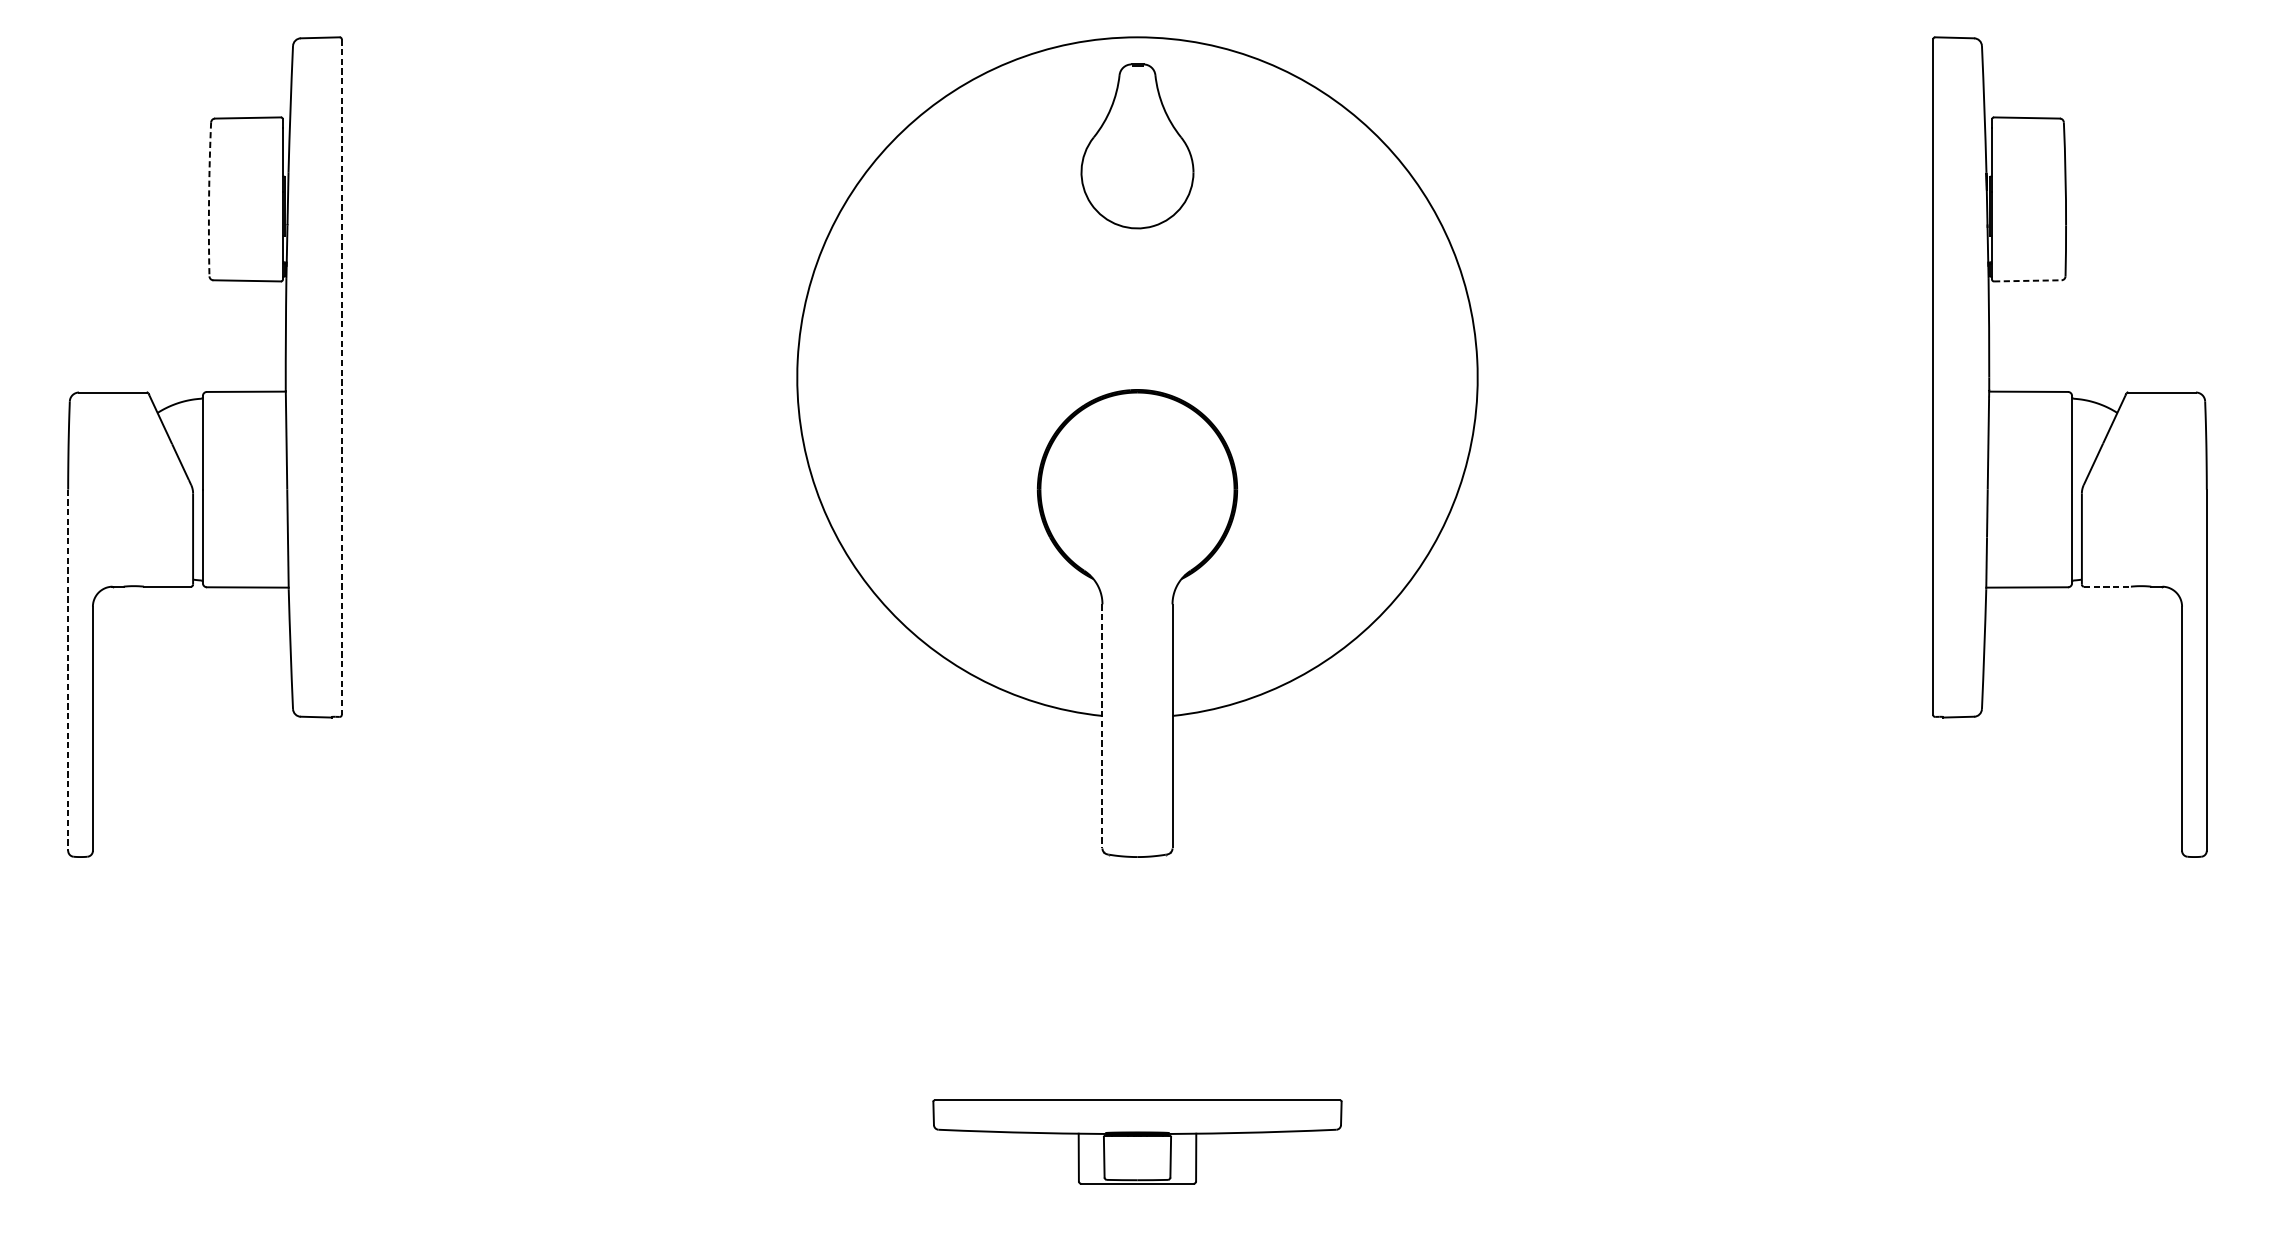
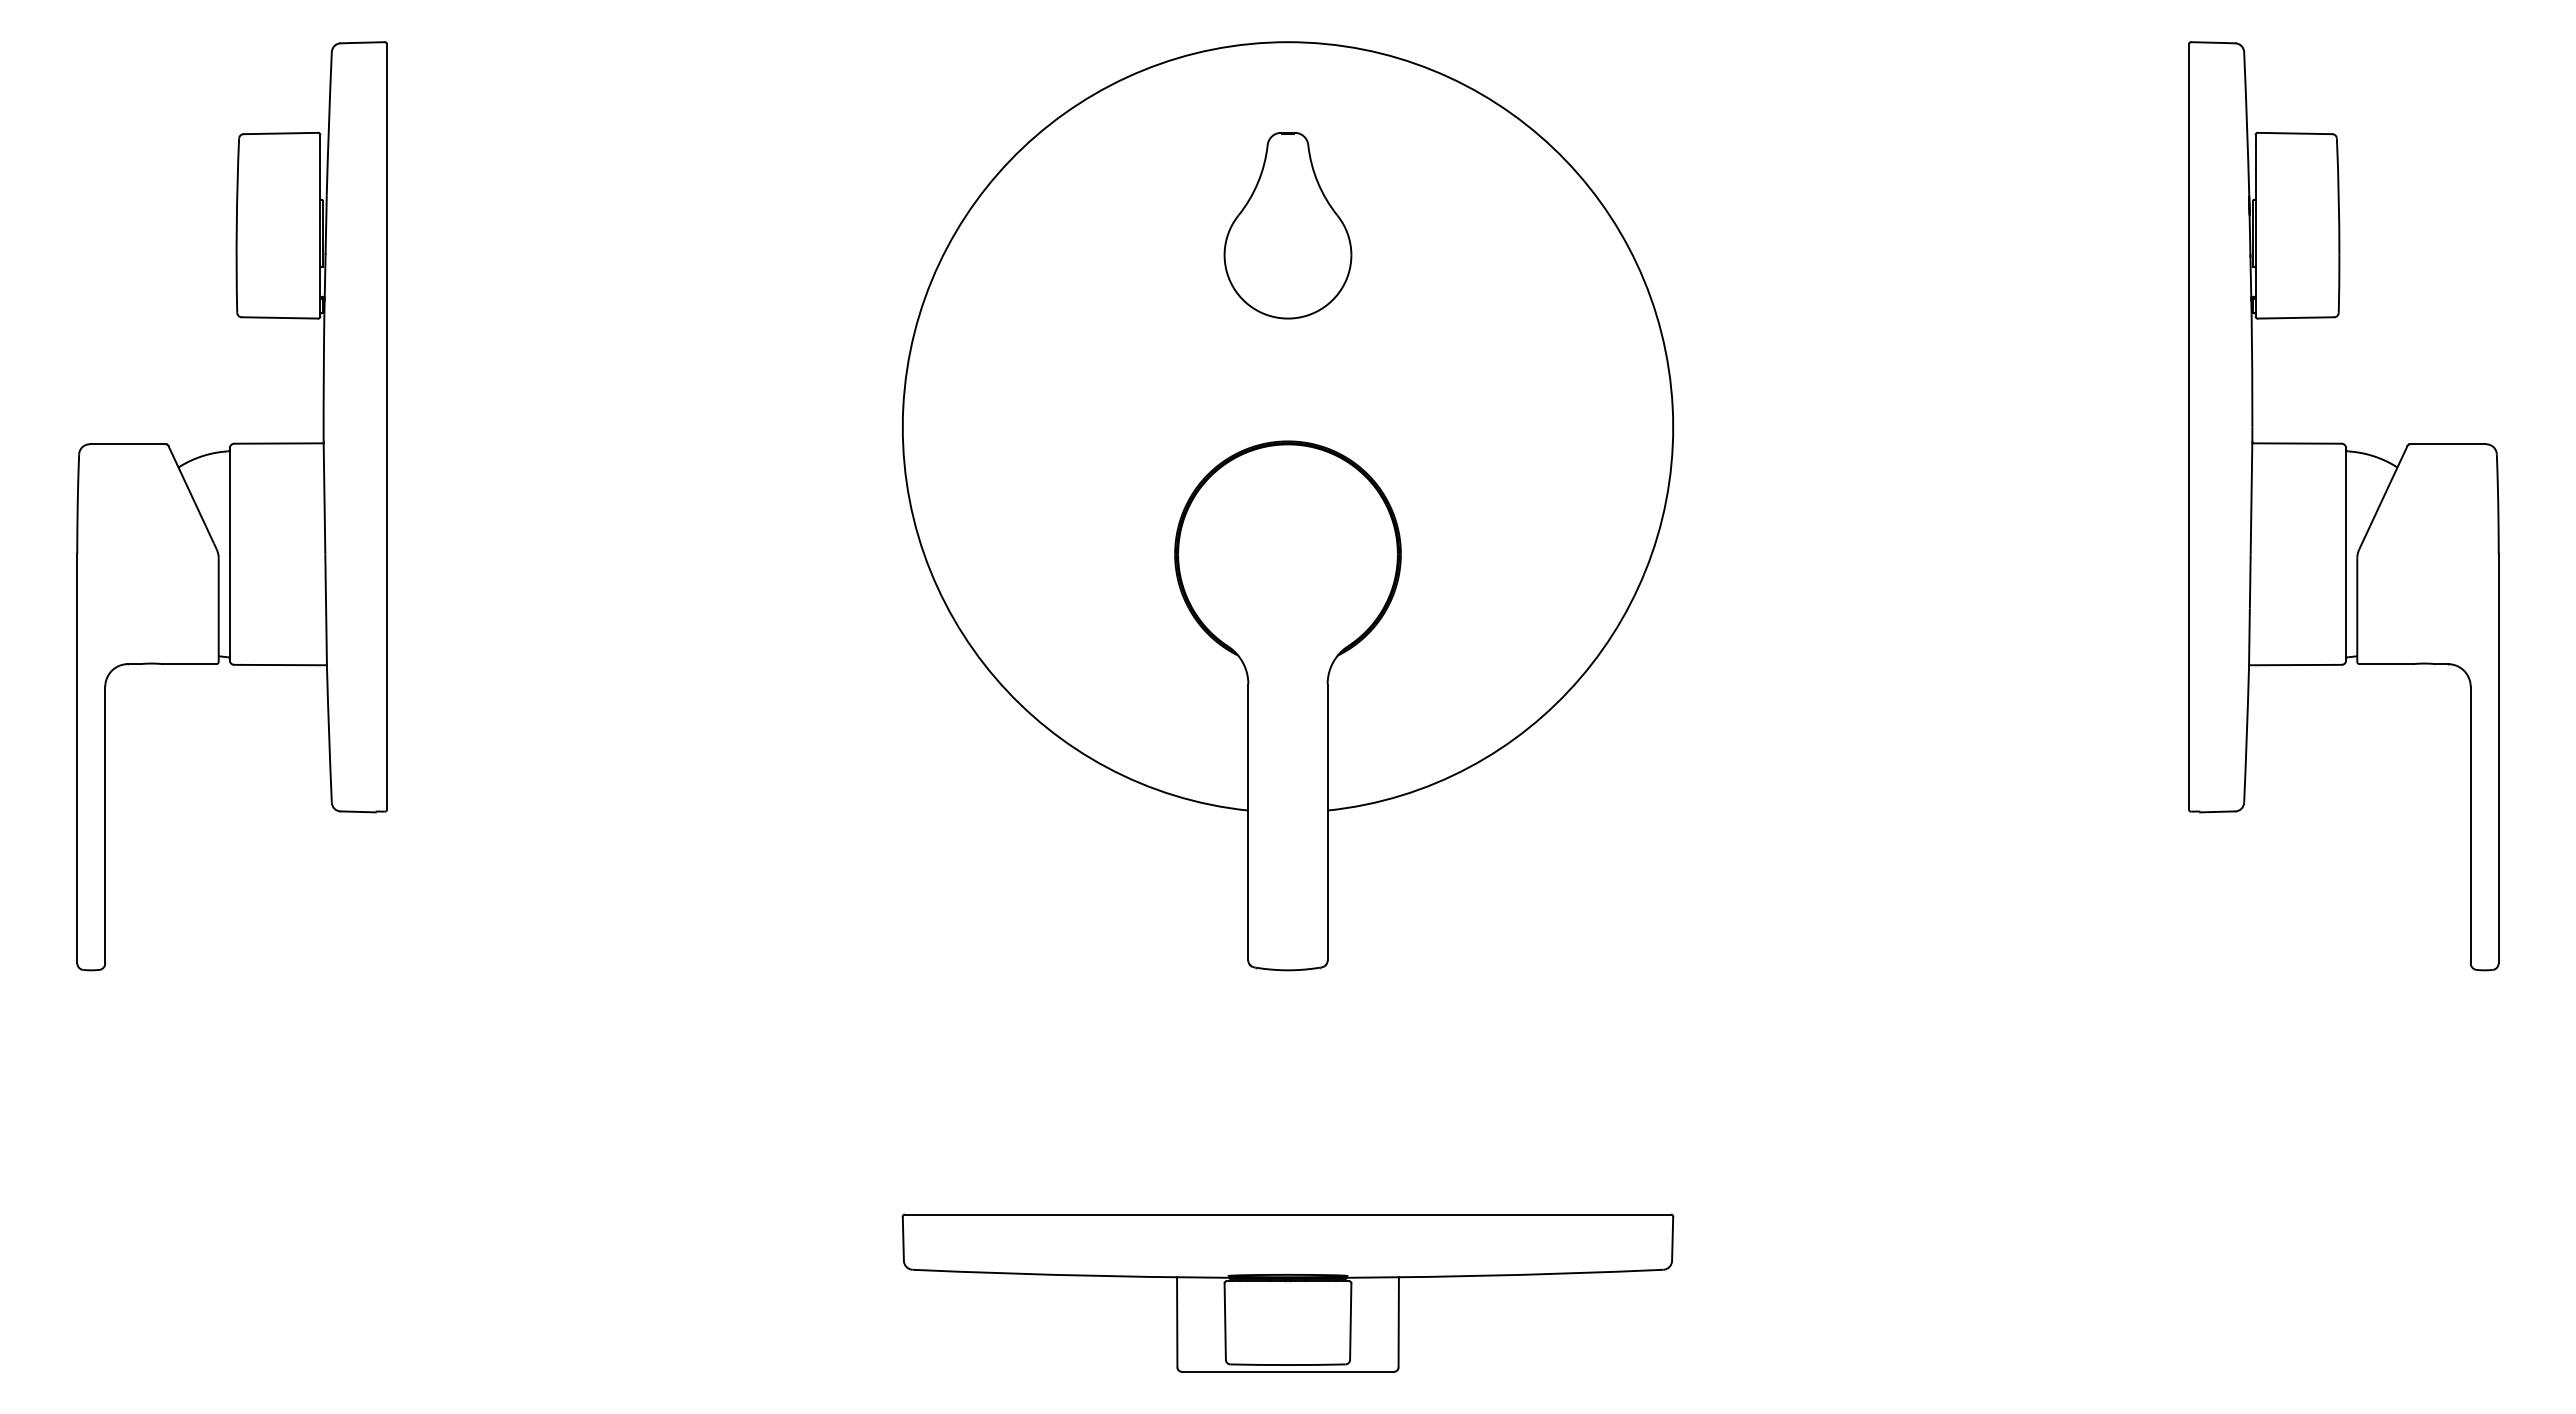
part: (1137, 146) -> (1287, 225), moved
arc: (208, 199) -> (236, 225), dashed -> solid
line: (2028, 280) -> (2296, 317), dashed -> solid
line: (342, 377) -> (387, 427), dashed -> solid
line: (2107, 586) -> (2386, 664), dashed -> solid
line: (68, 670) -> (77, 759), dashed -> solid
line: (1102, 726) -> (1248, 822), dashed -> solid
part: (1137, 1141) -> (1287, 1292), size x1.67

